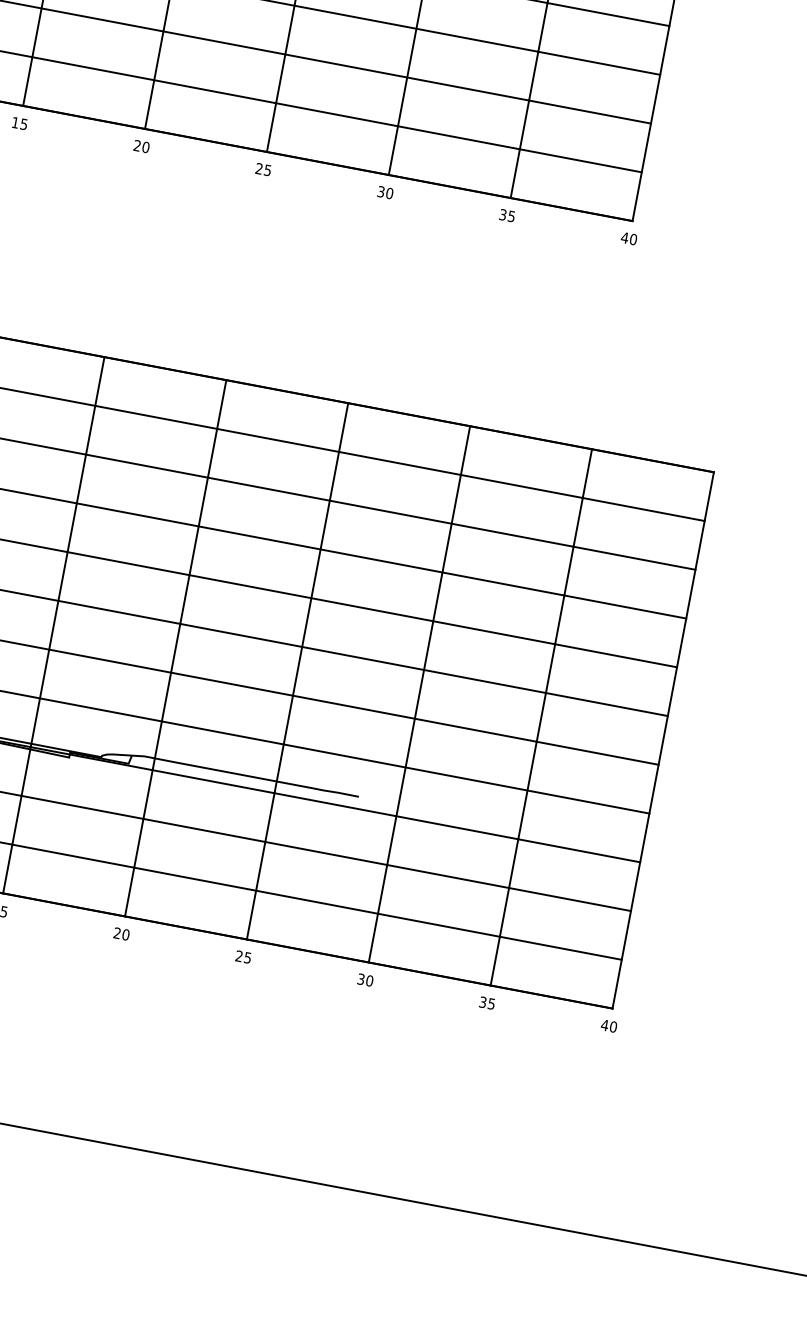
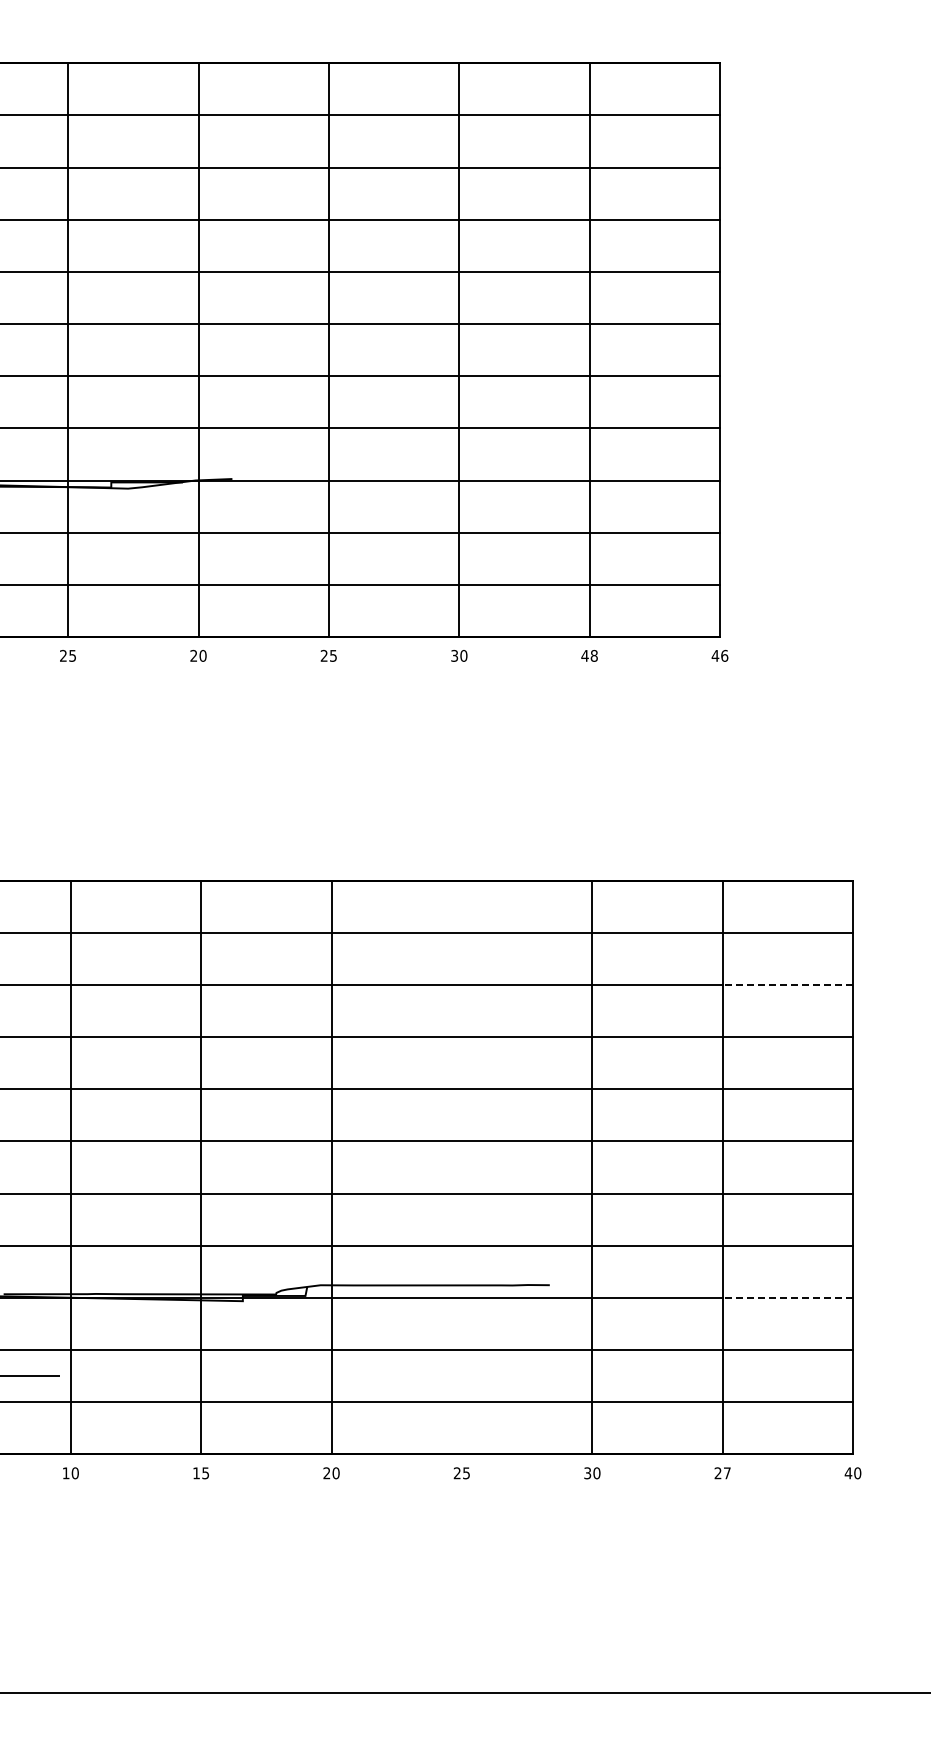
text: (15, 122) -> (63, 655), 15 -> 25
text: (507, 215) -> (589, 655), 35 -> 48
text: (633, 239) -> (724, 655), 40 -> 46
line: (634, 557) -> (787, 984), solid -> dashed
line: (297, 671) -> (461, 1167), removed
line: (578, 850) -> (787, 1297), solid -> dashed
text: (487, 1003) -> (722, 1473), 35 -> 27

